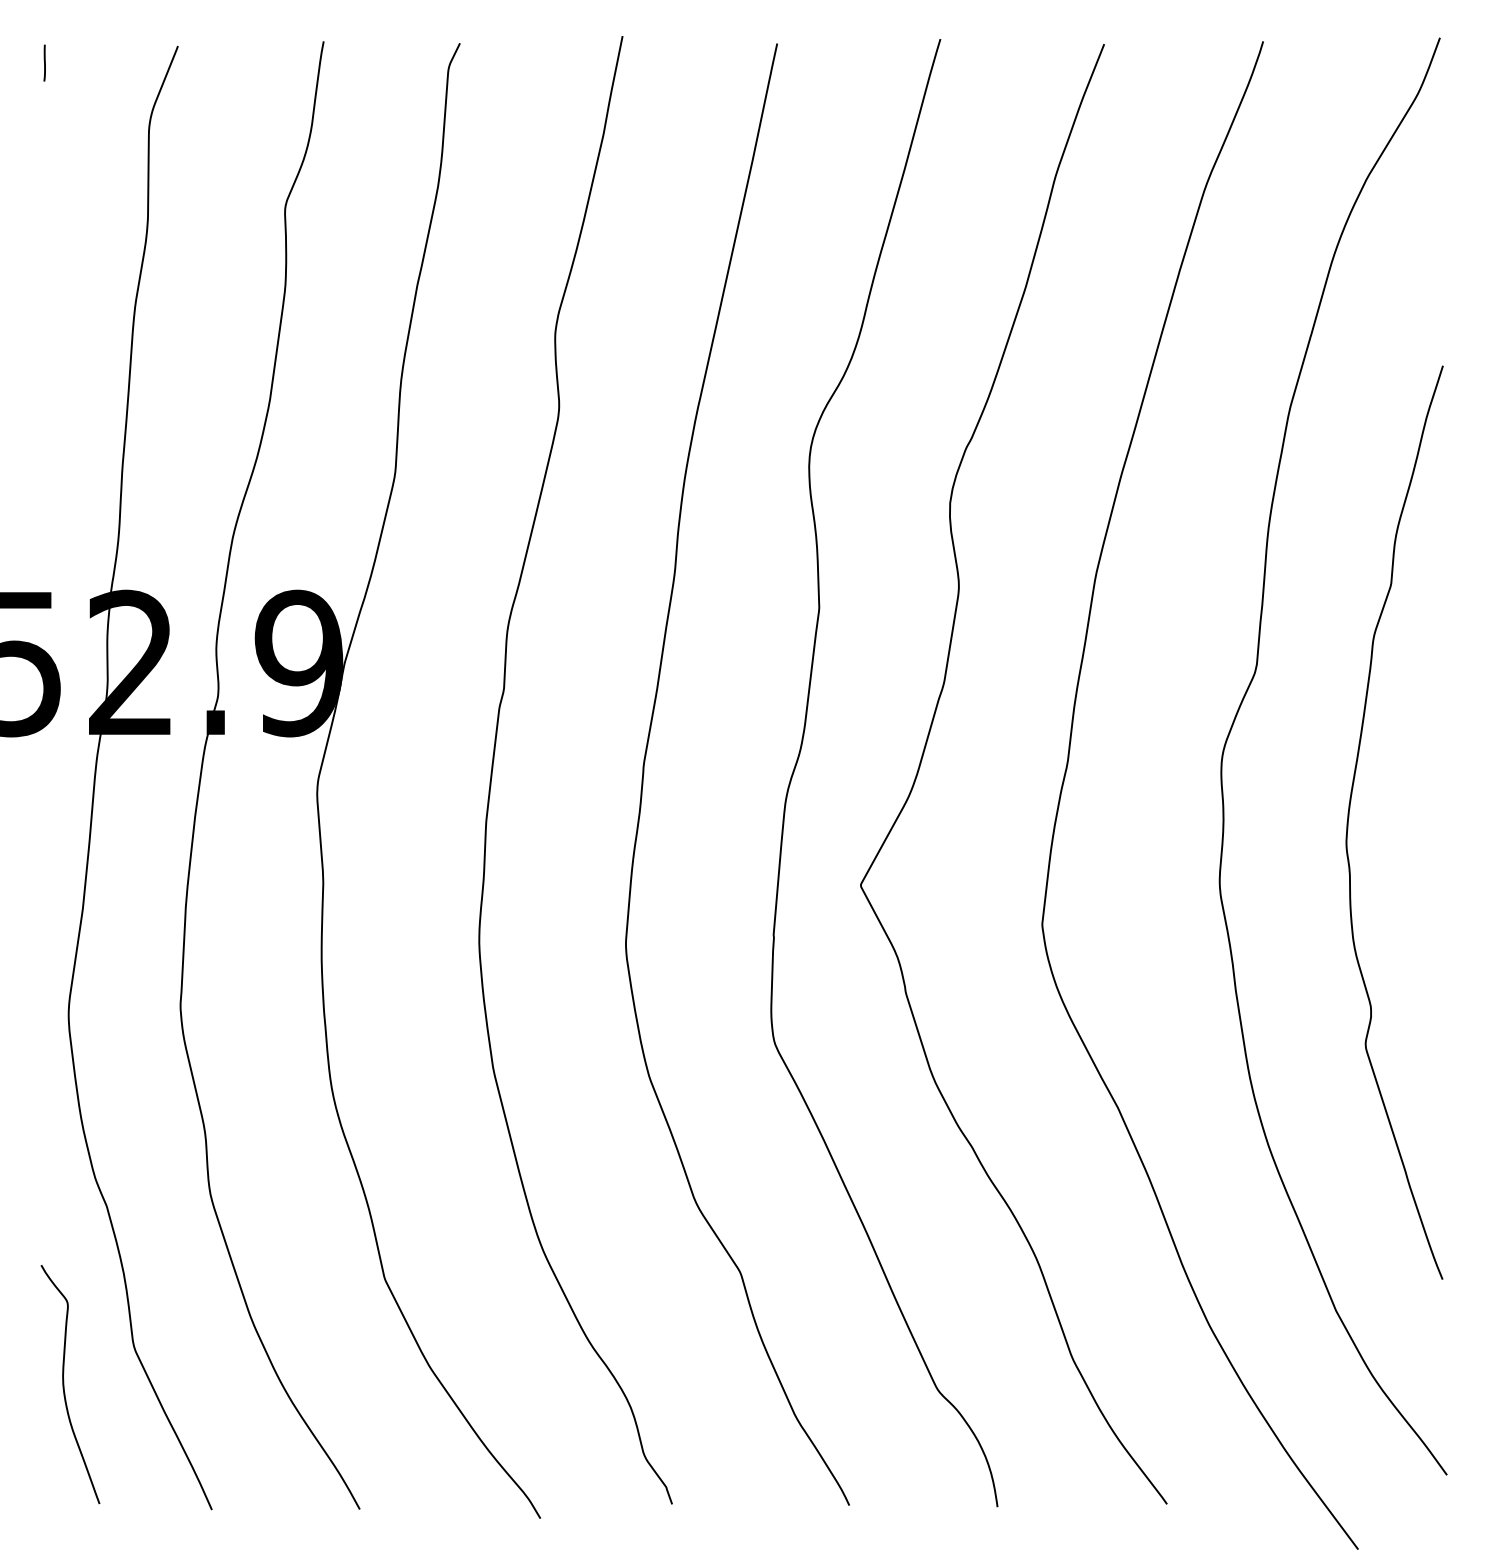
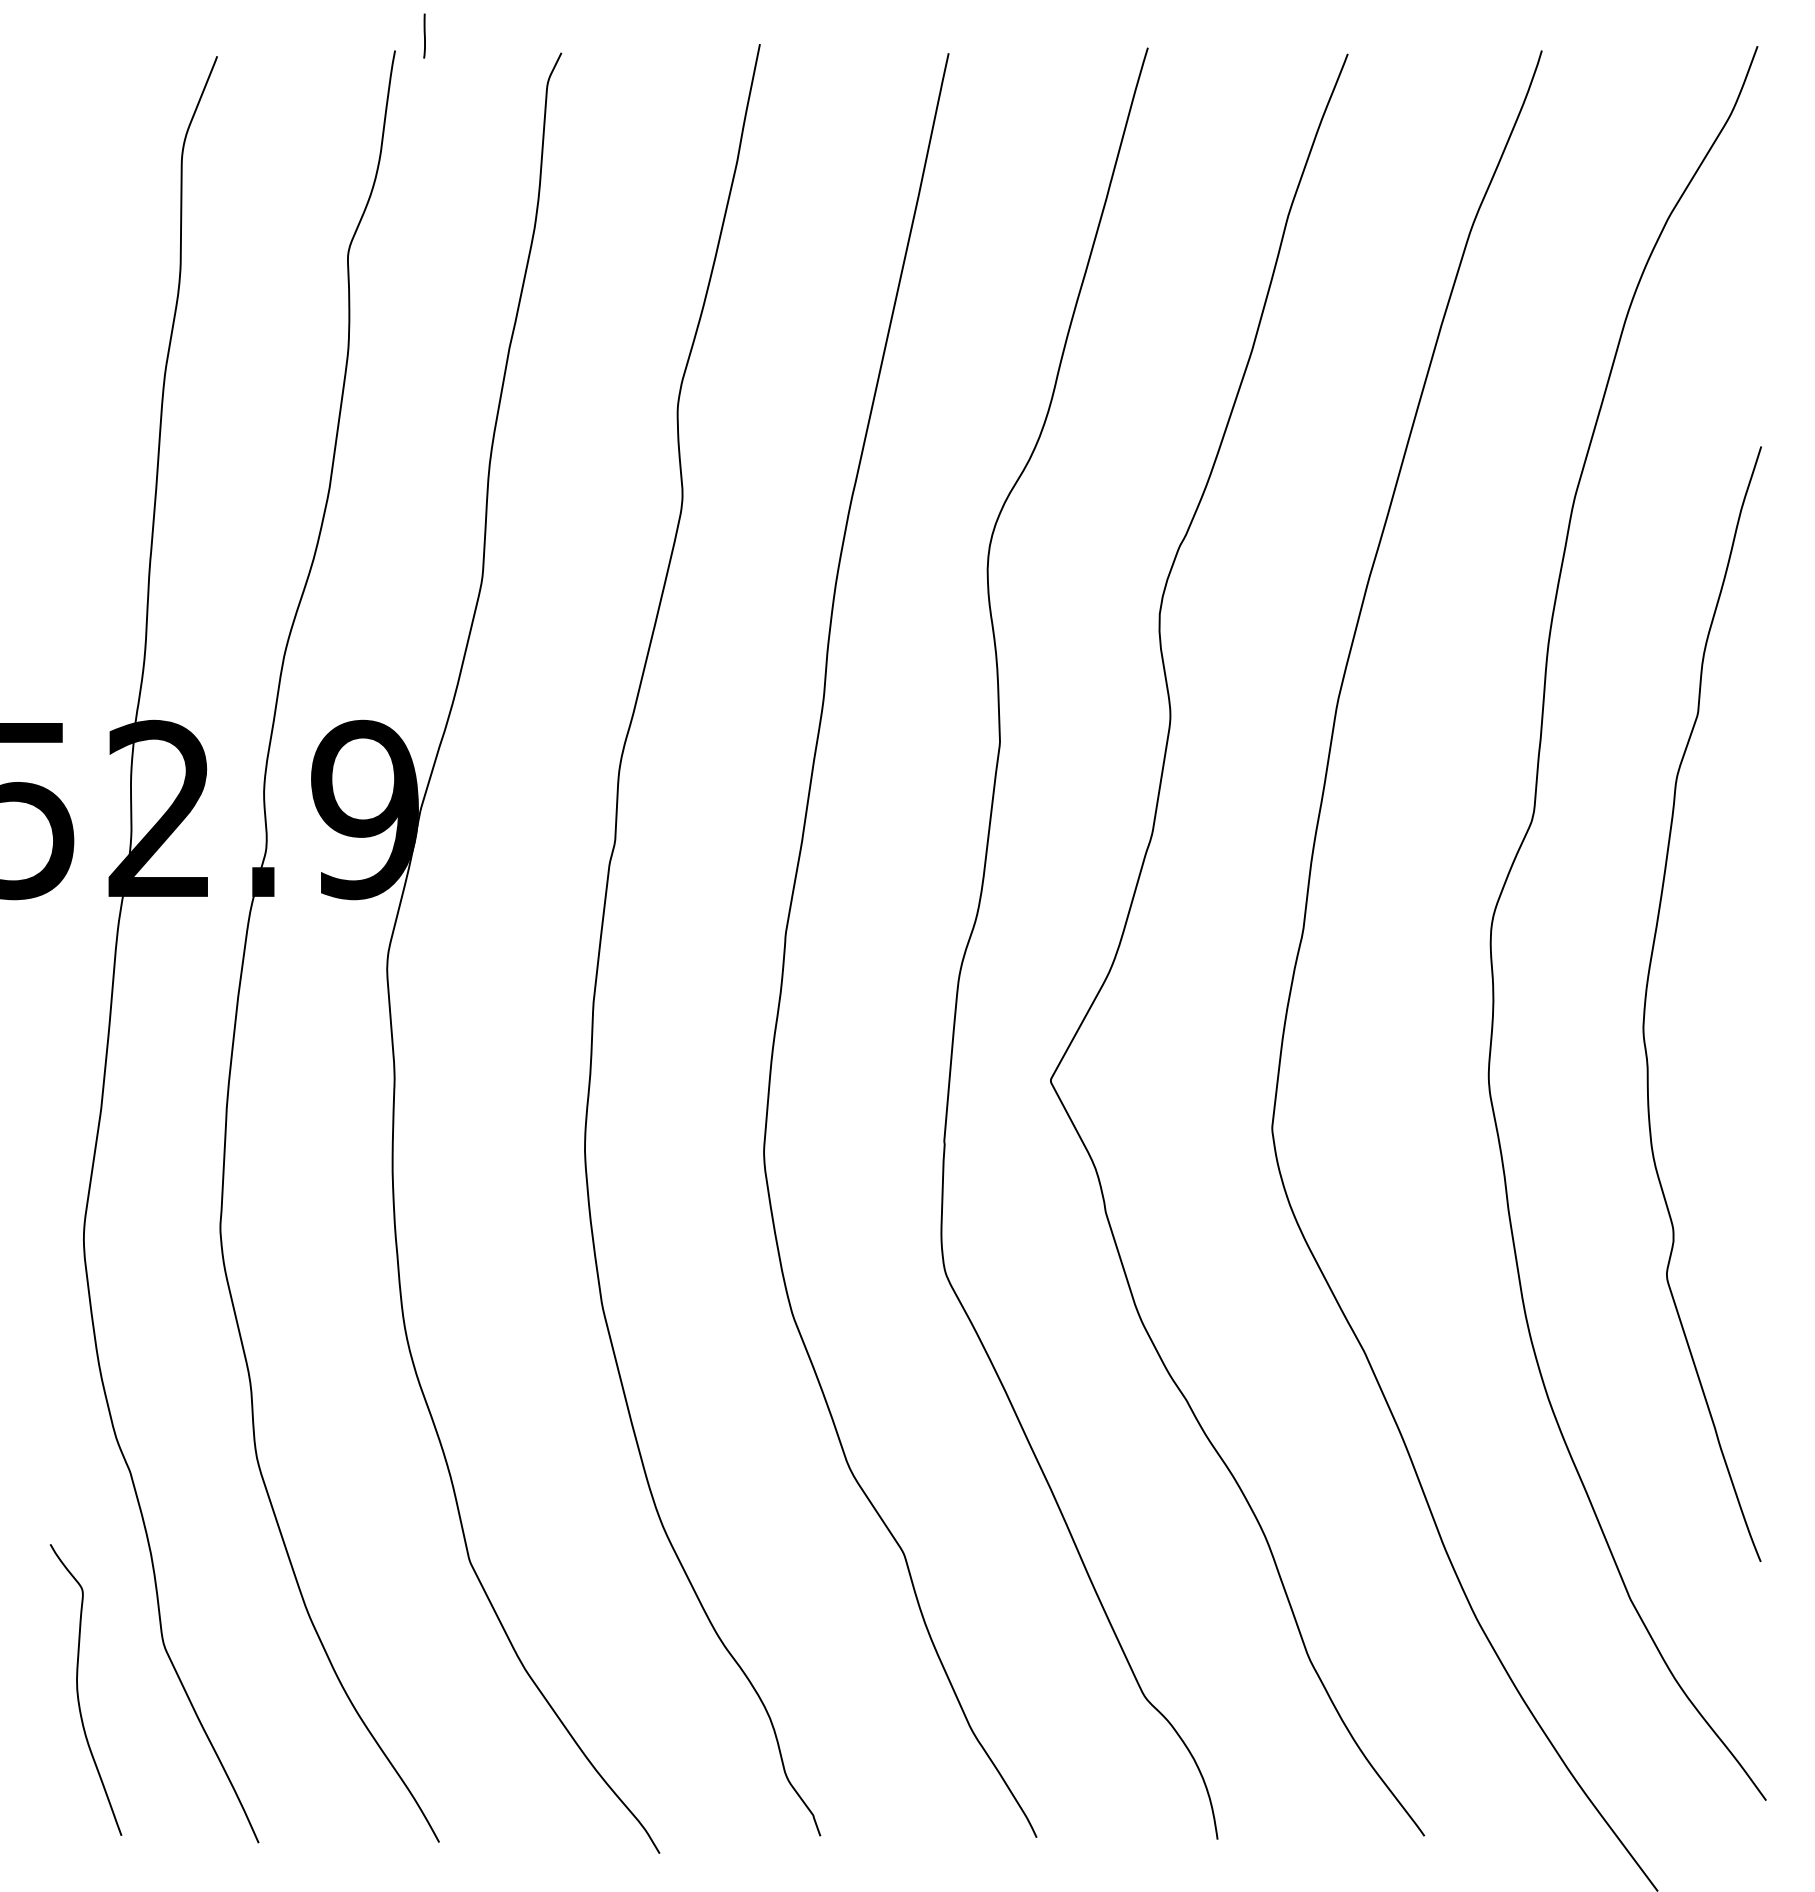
line: (44, 62) -> (424, 35), moved

